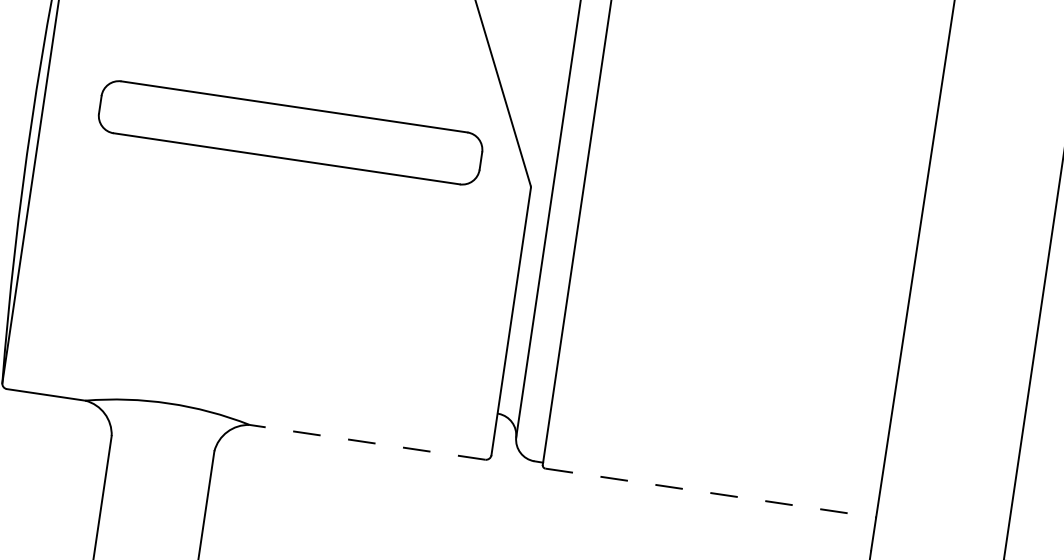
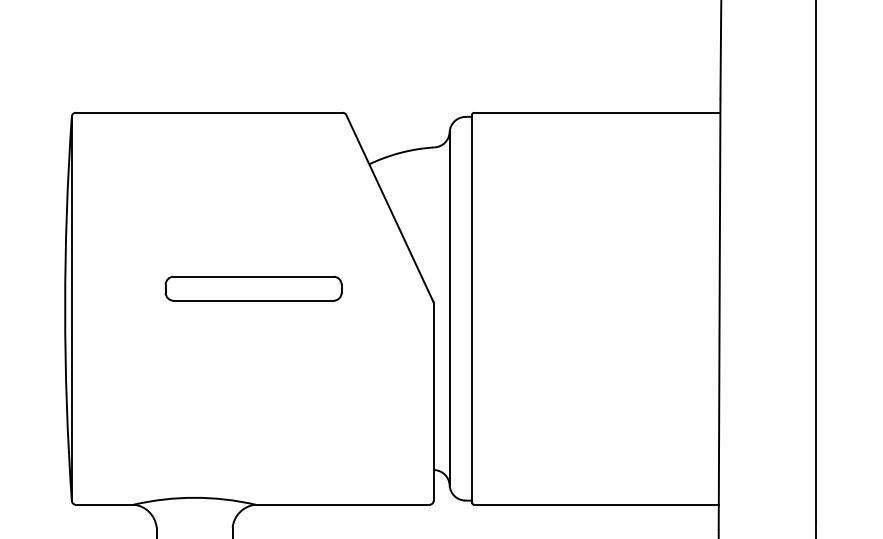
part: (290, 132) -> (253, 288), size x0.62
line: (367, 442) -> (342, 504), dashed -> solid
line: (712, 492) -> (597, 504), dashed -> solid

